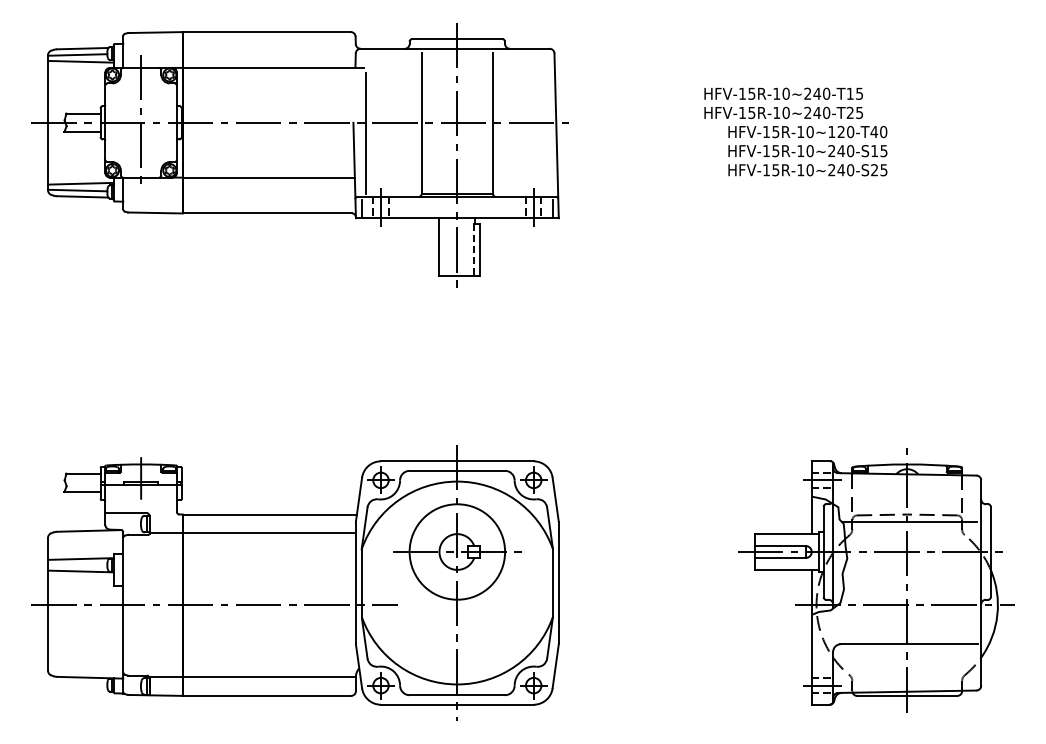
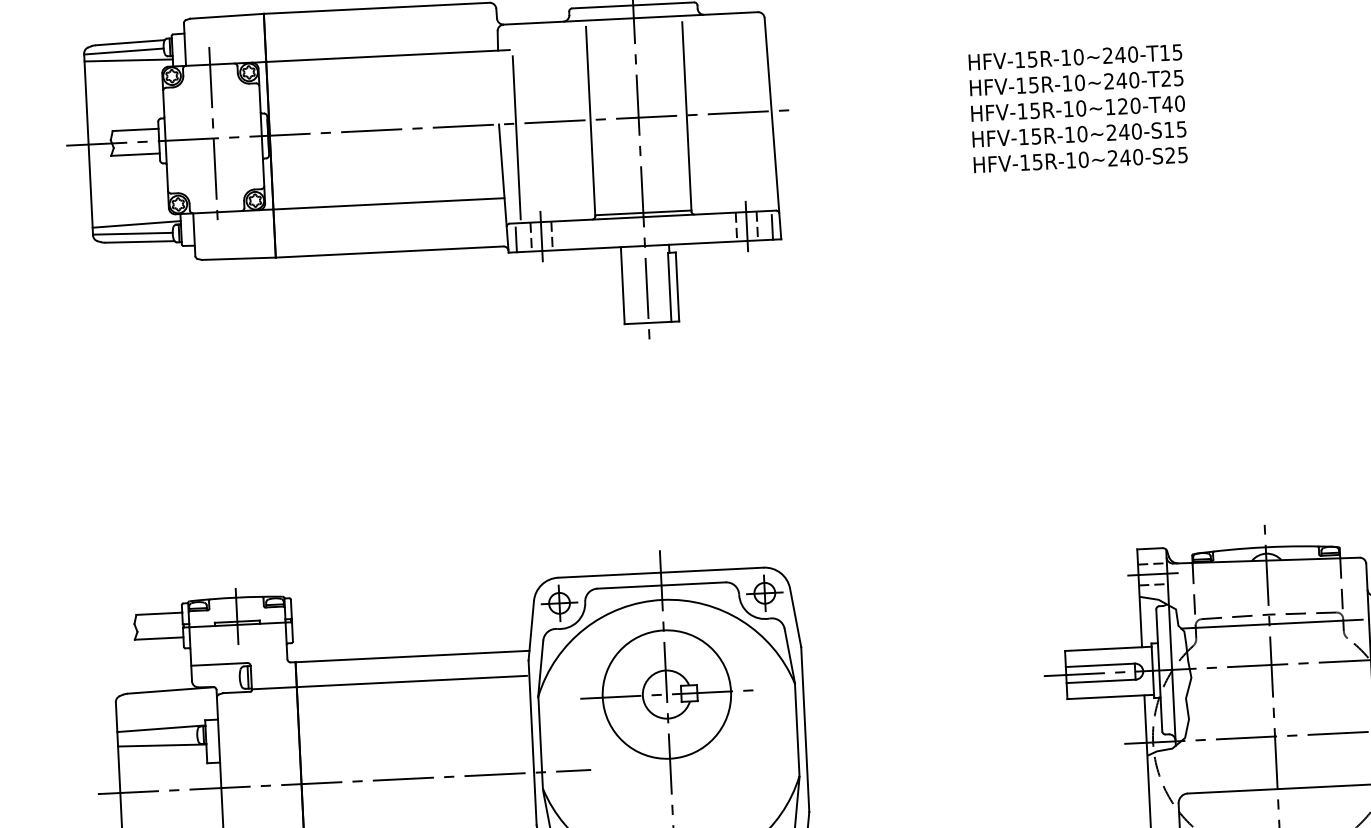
text: (807, 150) -> (1078, 133), moved
line: (474, 249) -> (670, 286), dashed -> solid

